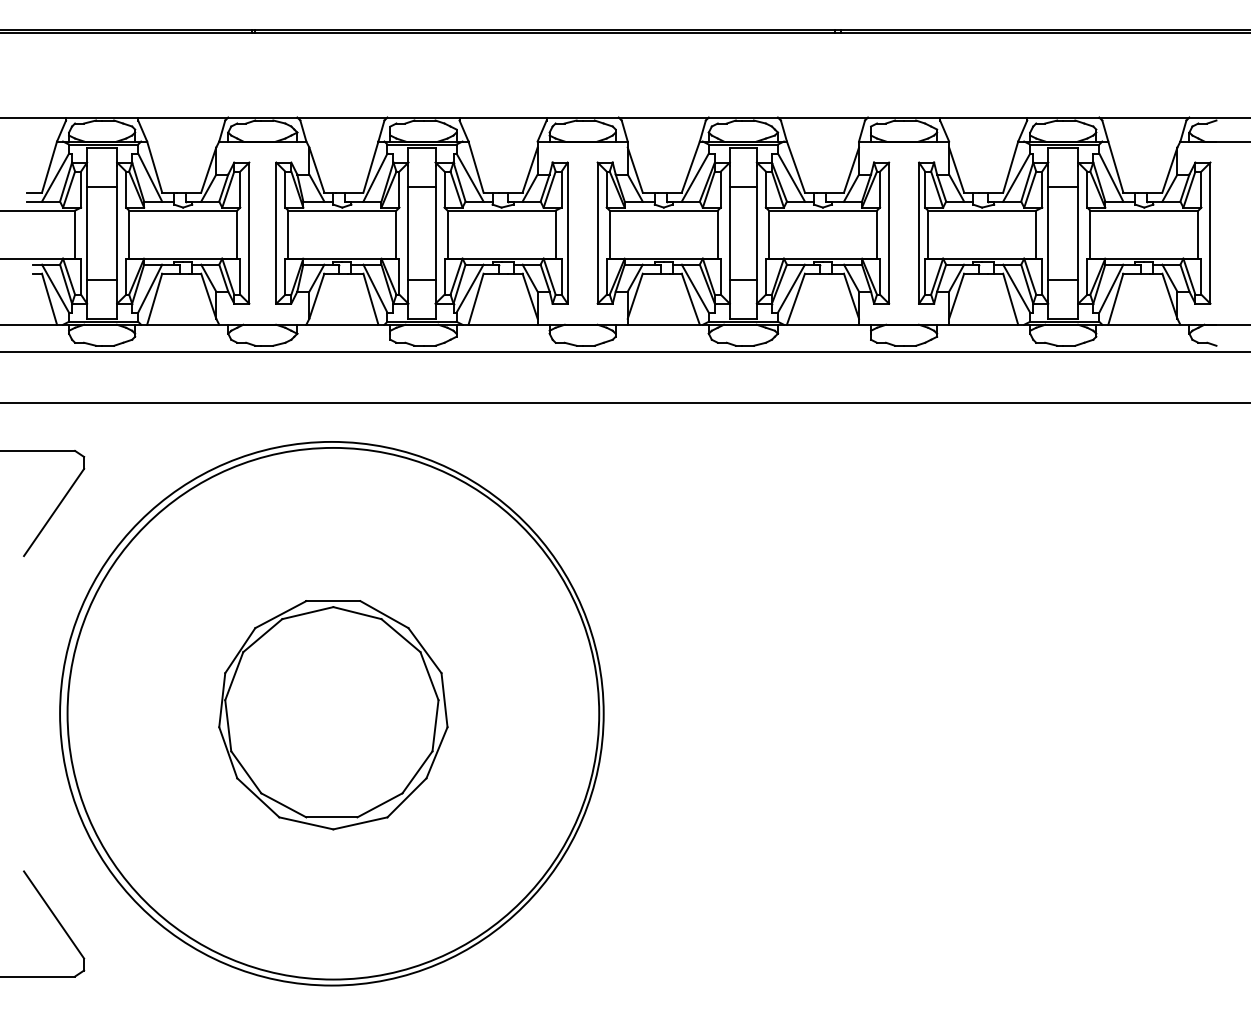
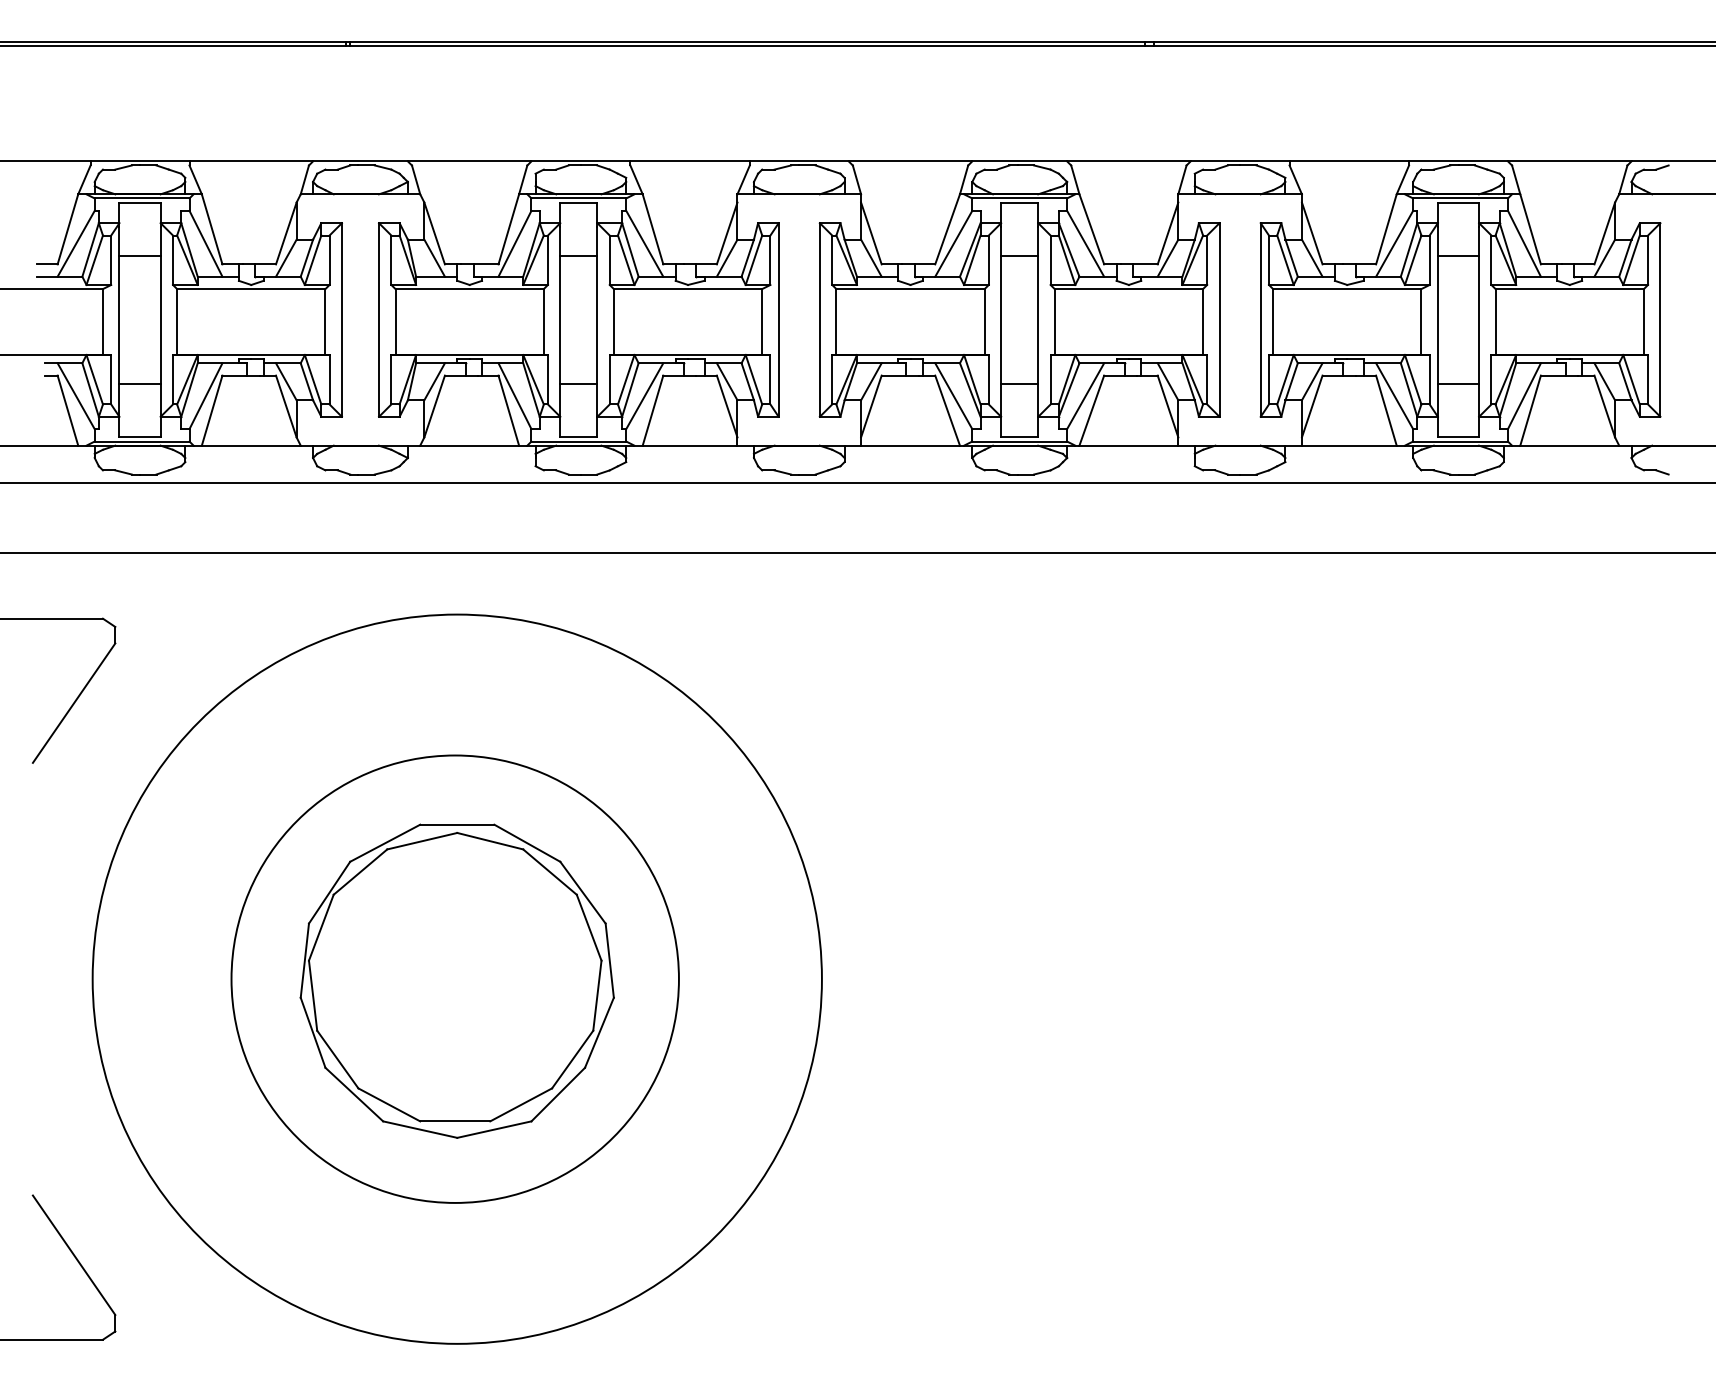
circle: (332, 713) -> (455, 979), size x0.6

